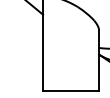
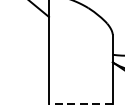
line: (71, 90) -> (81, 103), solid -> dashed

